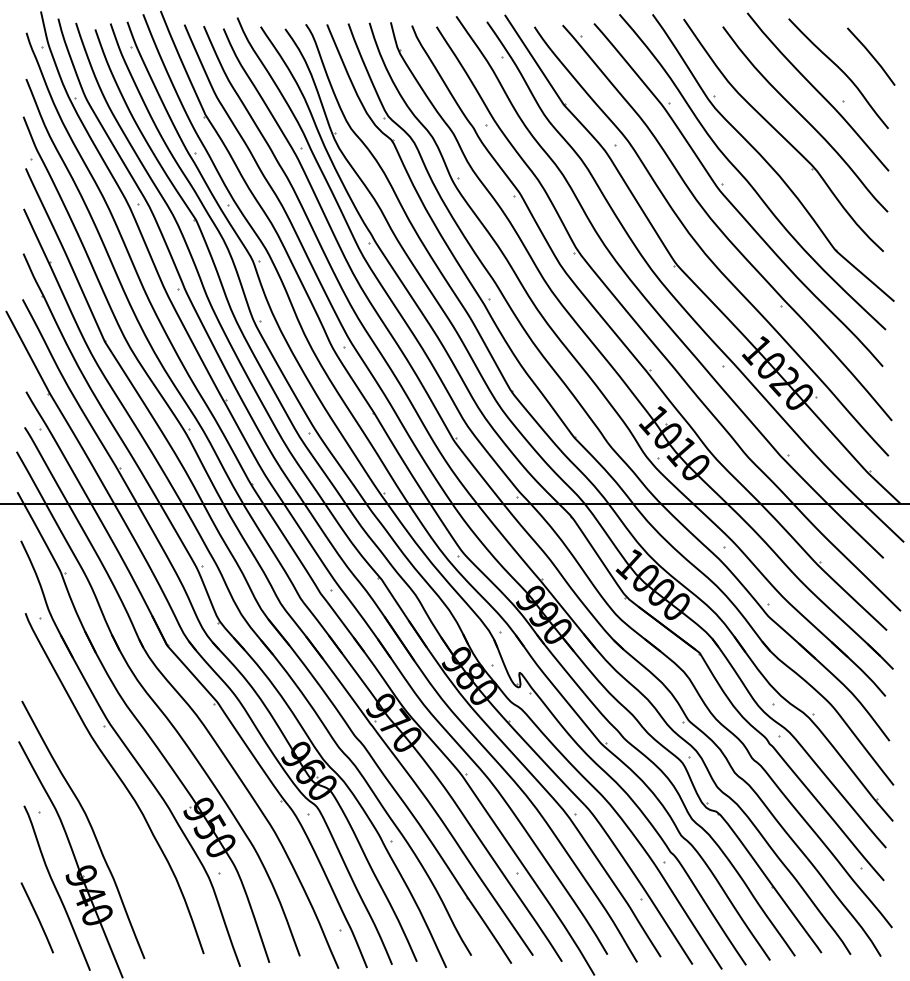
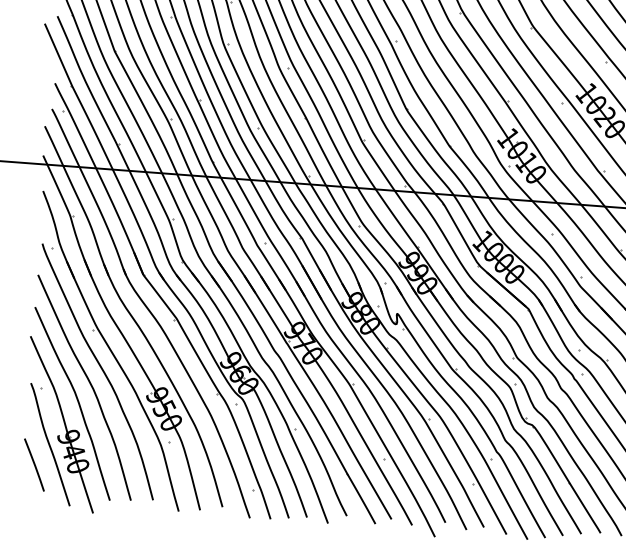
curve: (104, 800) -> (89, 383), added

